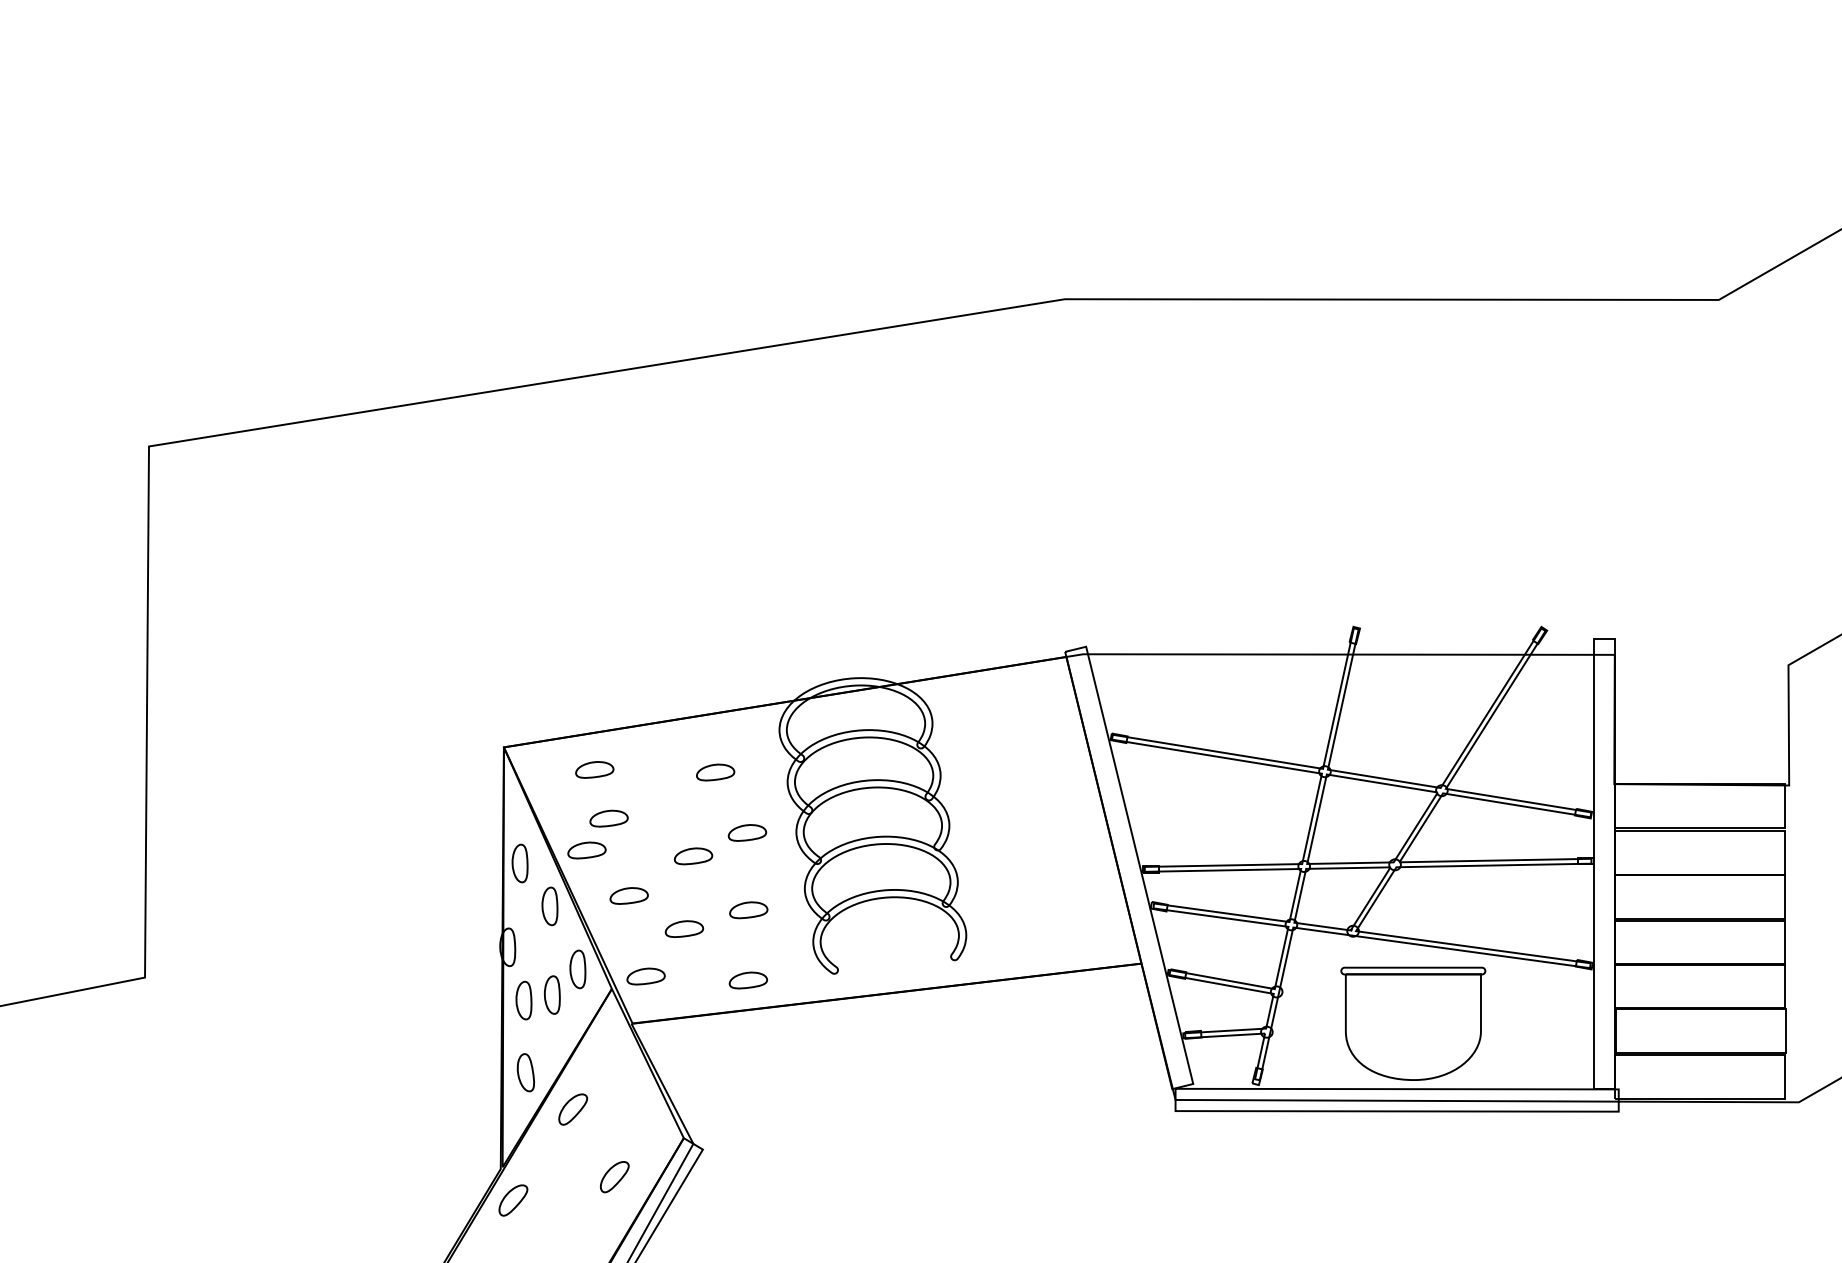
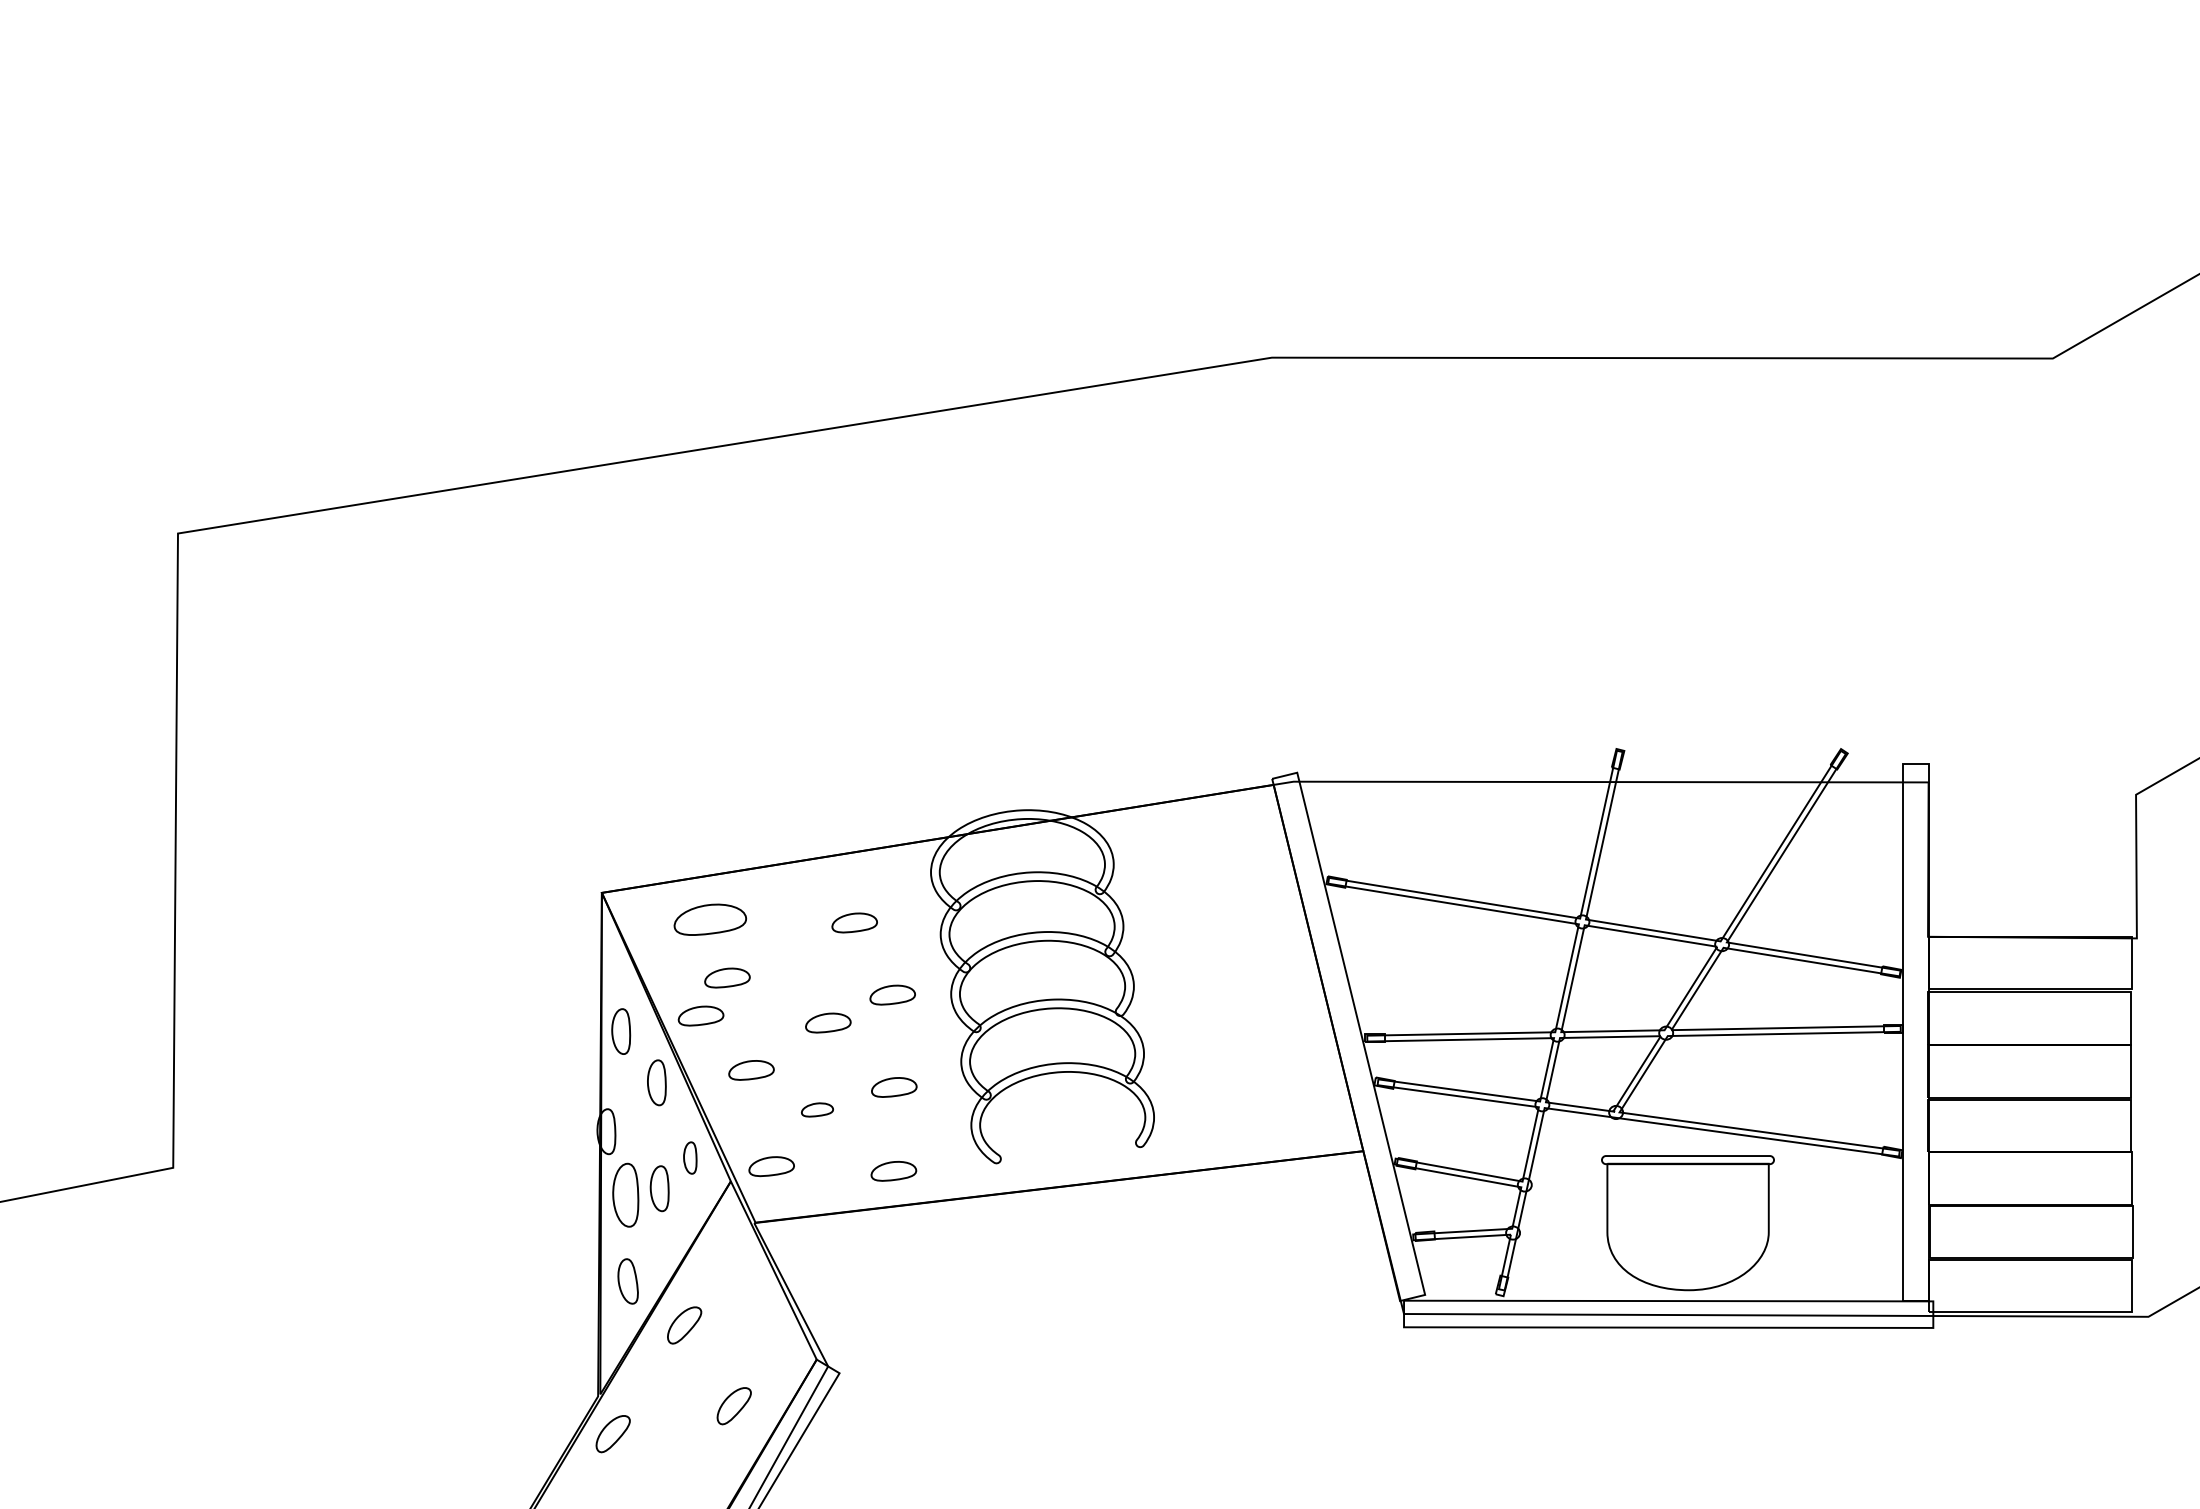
part: (594, 769) -> (710, 919), size x1.6
part: (684, 928) -> (817, 1109), size x0.7
part: (578, 968) -> (690, 1157), size x0.7
part: (523, 1000) -> (625, 1195), size x1.4

